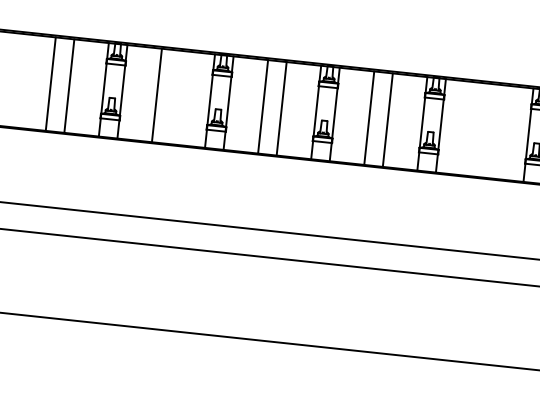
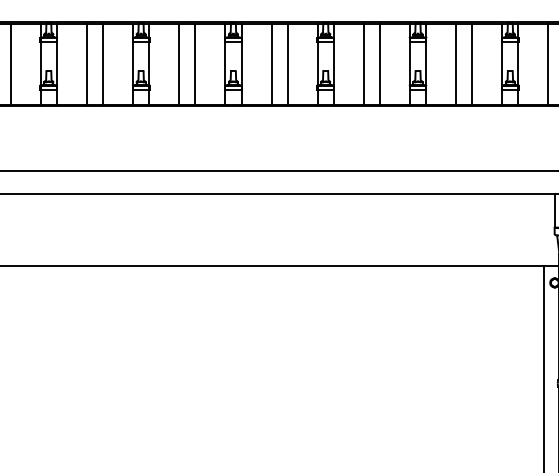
line: (176, 97) -> (103, 64), added
line: (475, 129) -> (363, 64), added
line: (493, 131) -> (379, 64), added

